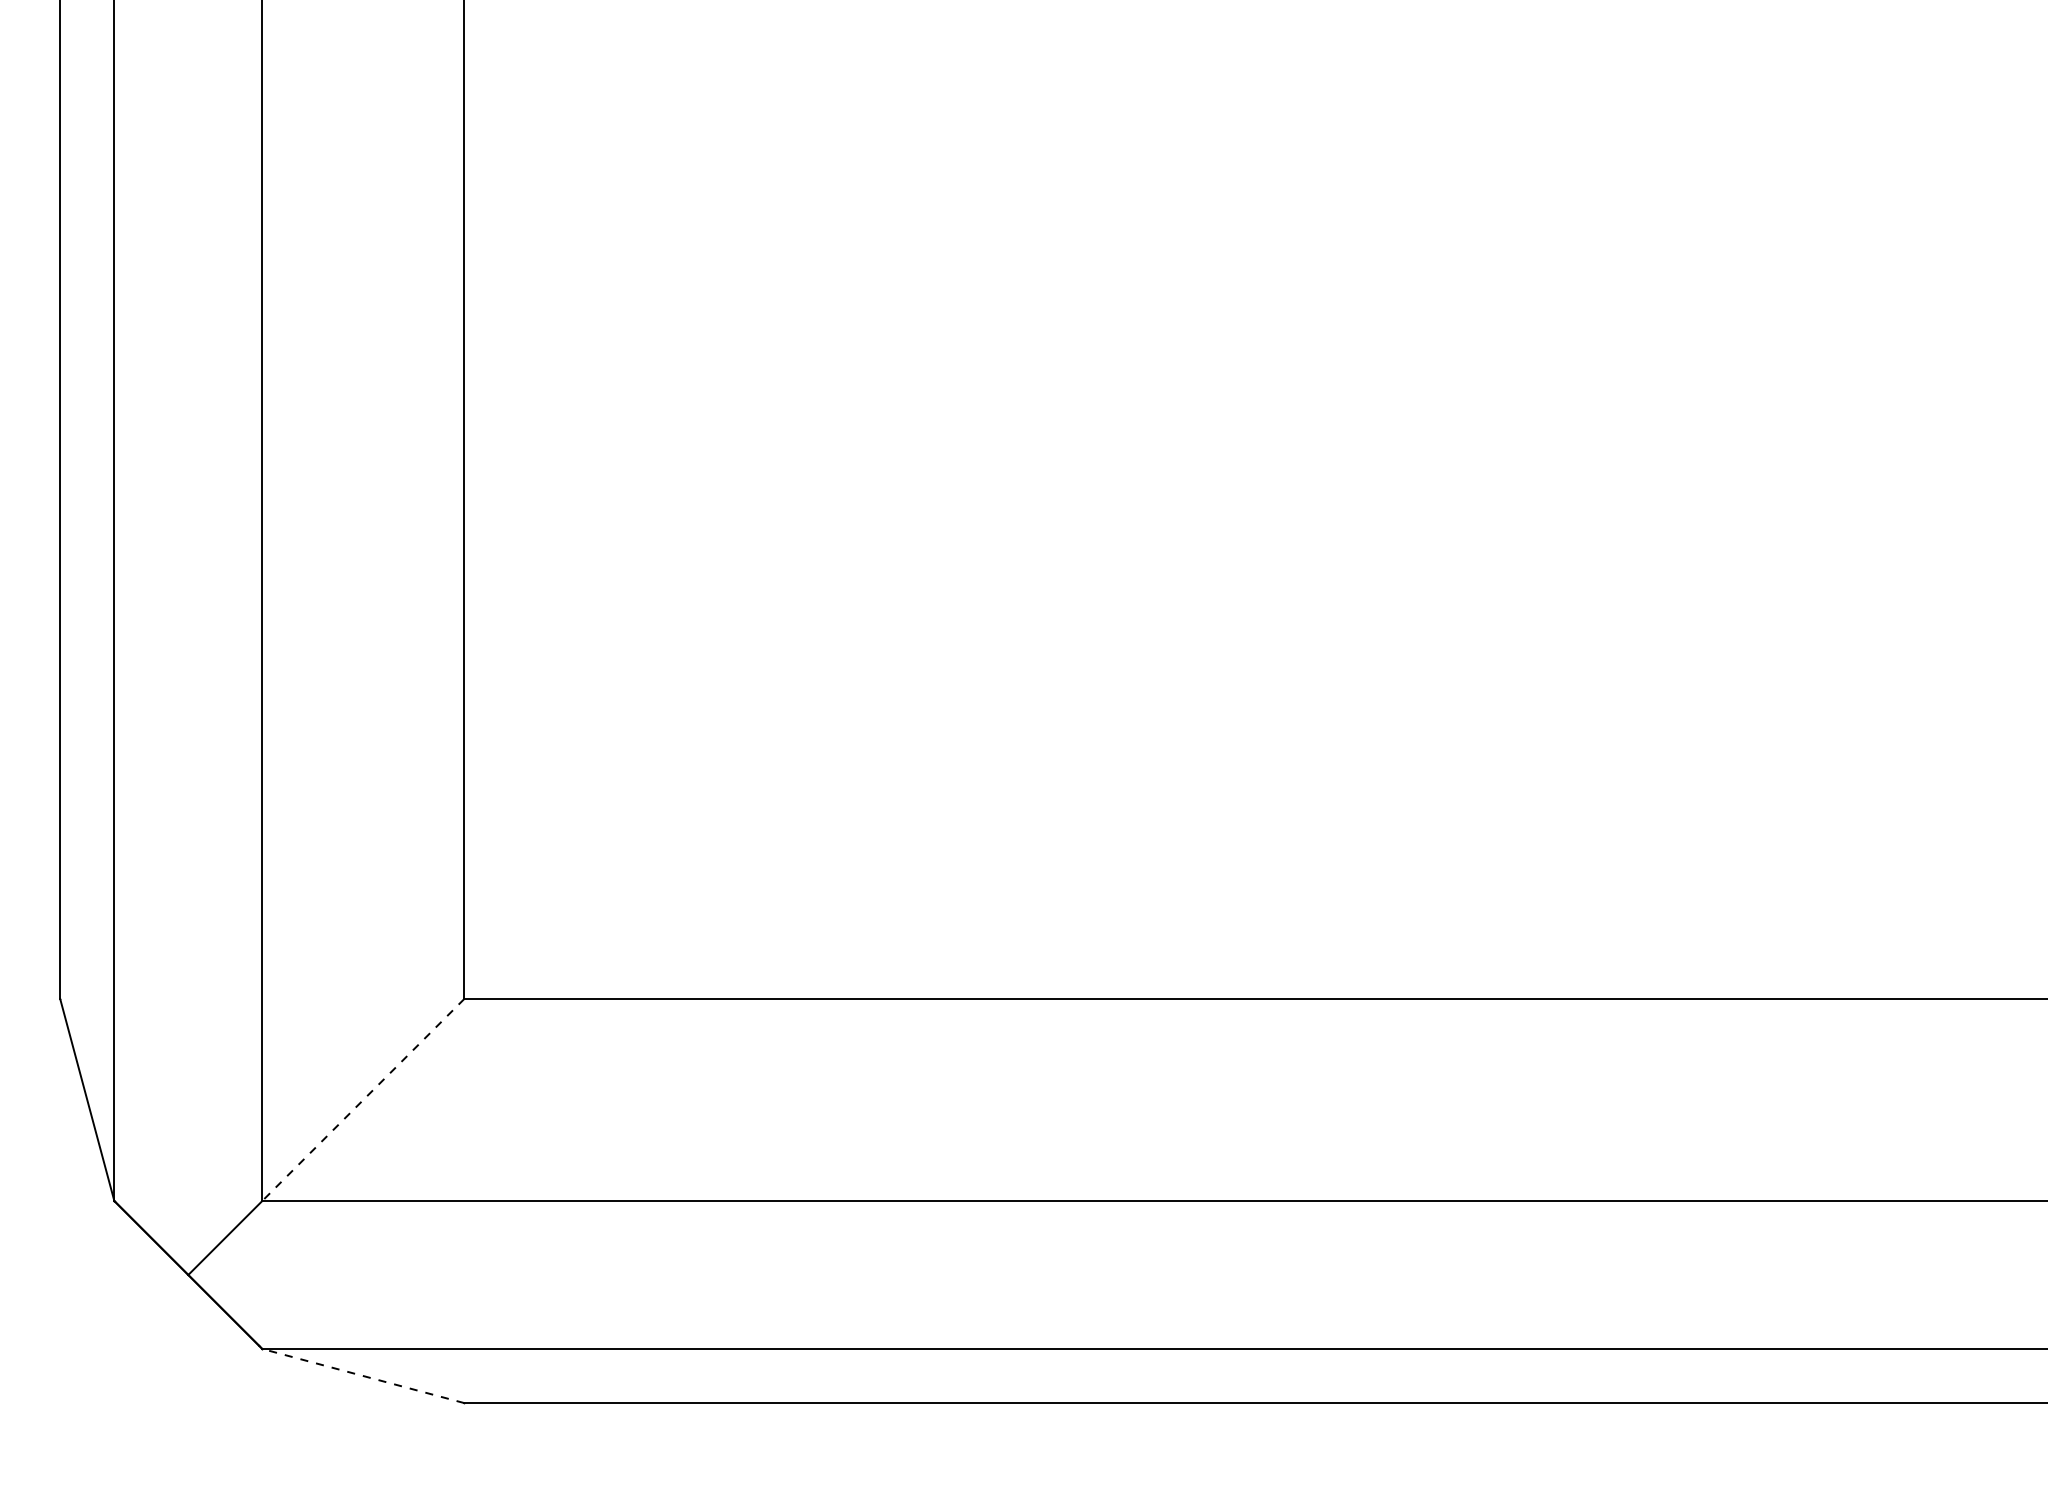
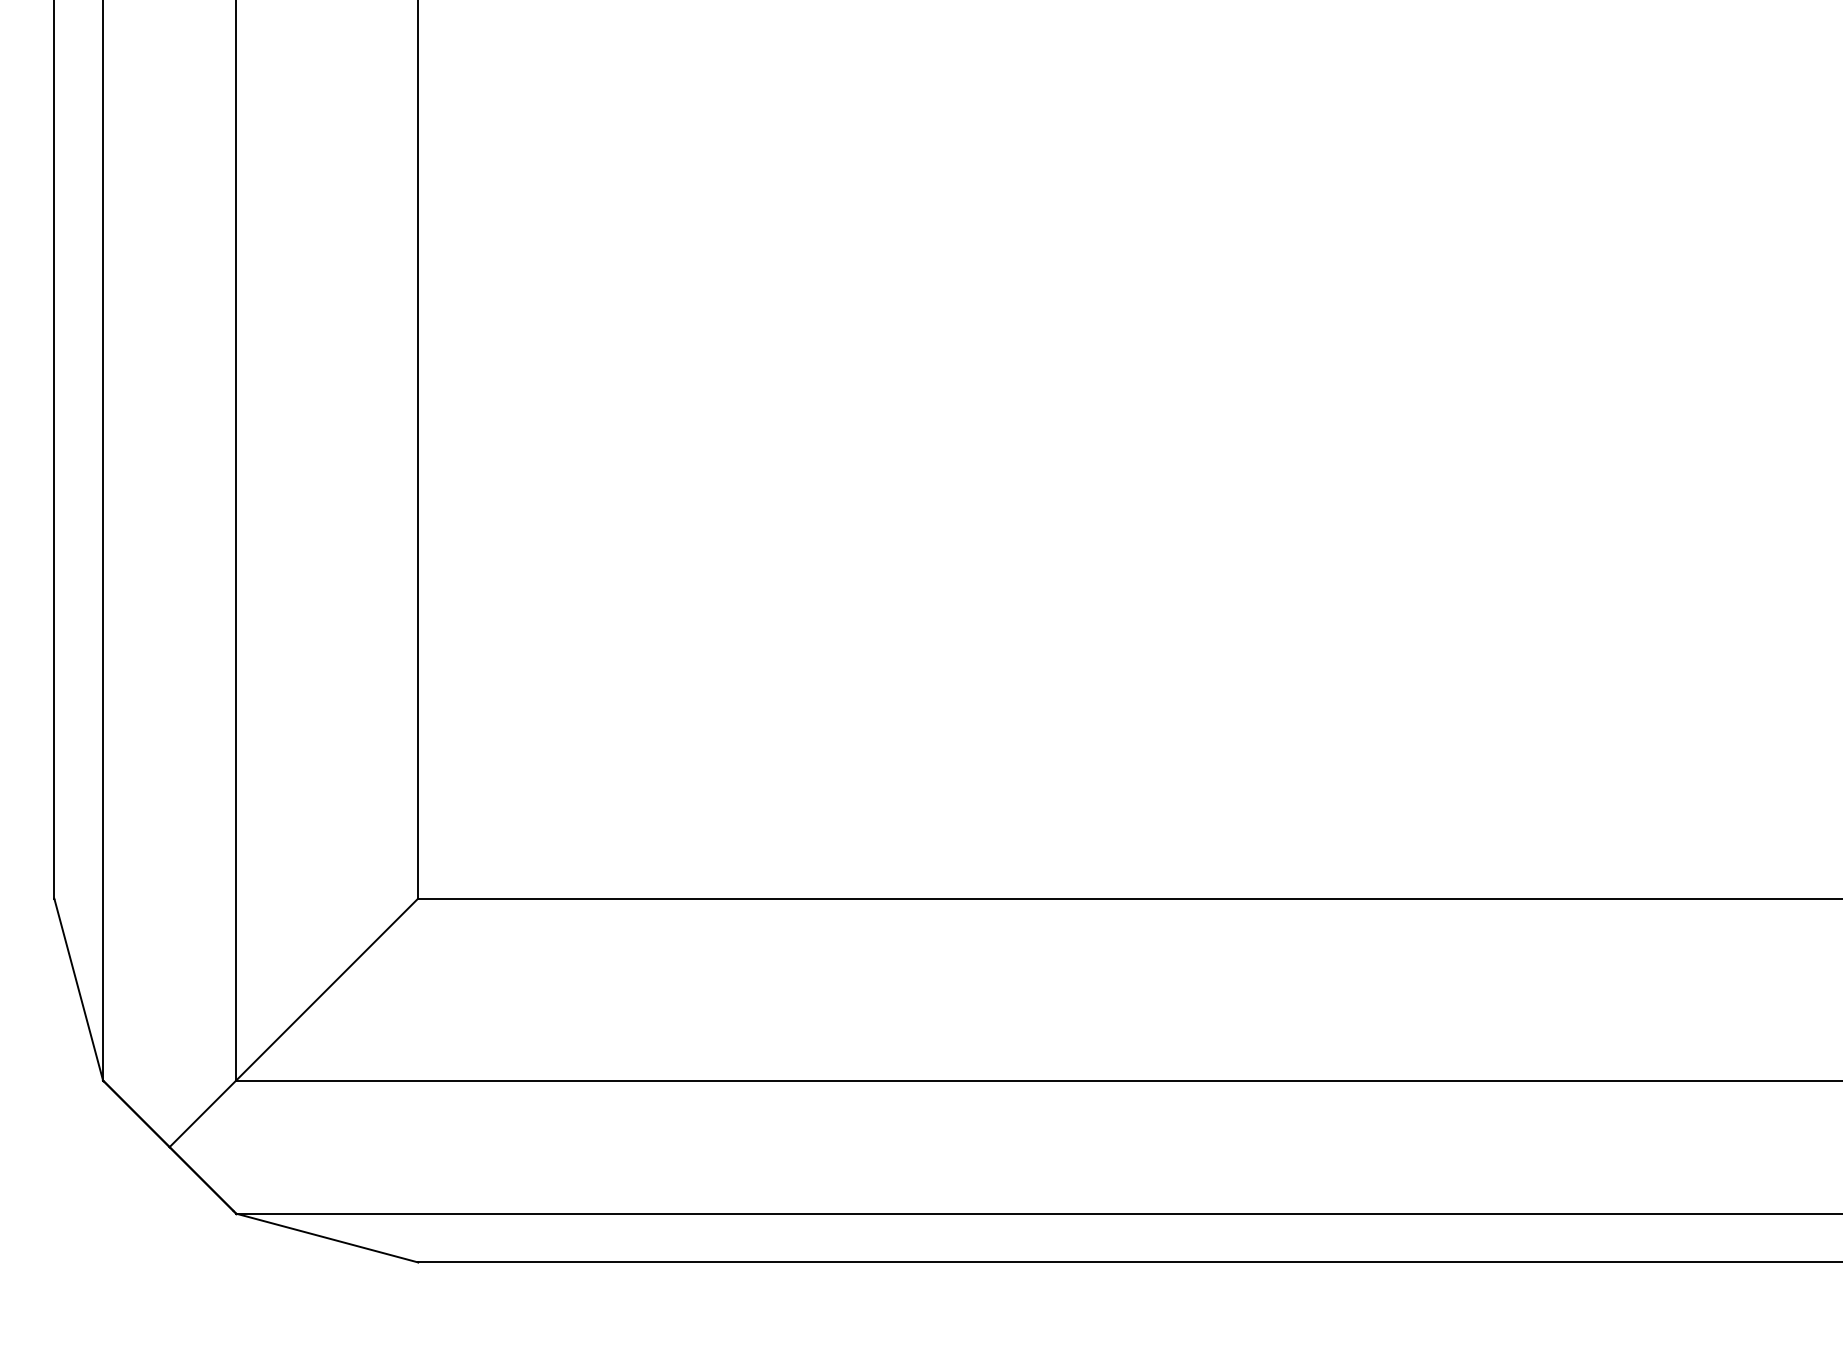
line: (363, 1099) -> (327, 989), dashed -> solid
line: (363, 1376) -> (327, 1238), dashed -> solid

